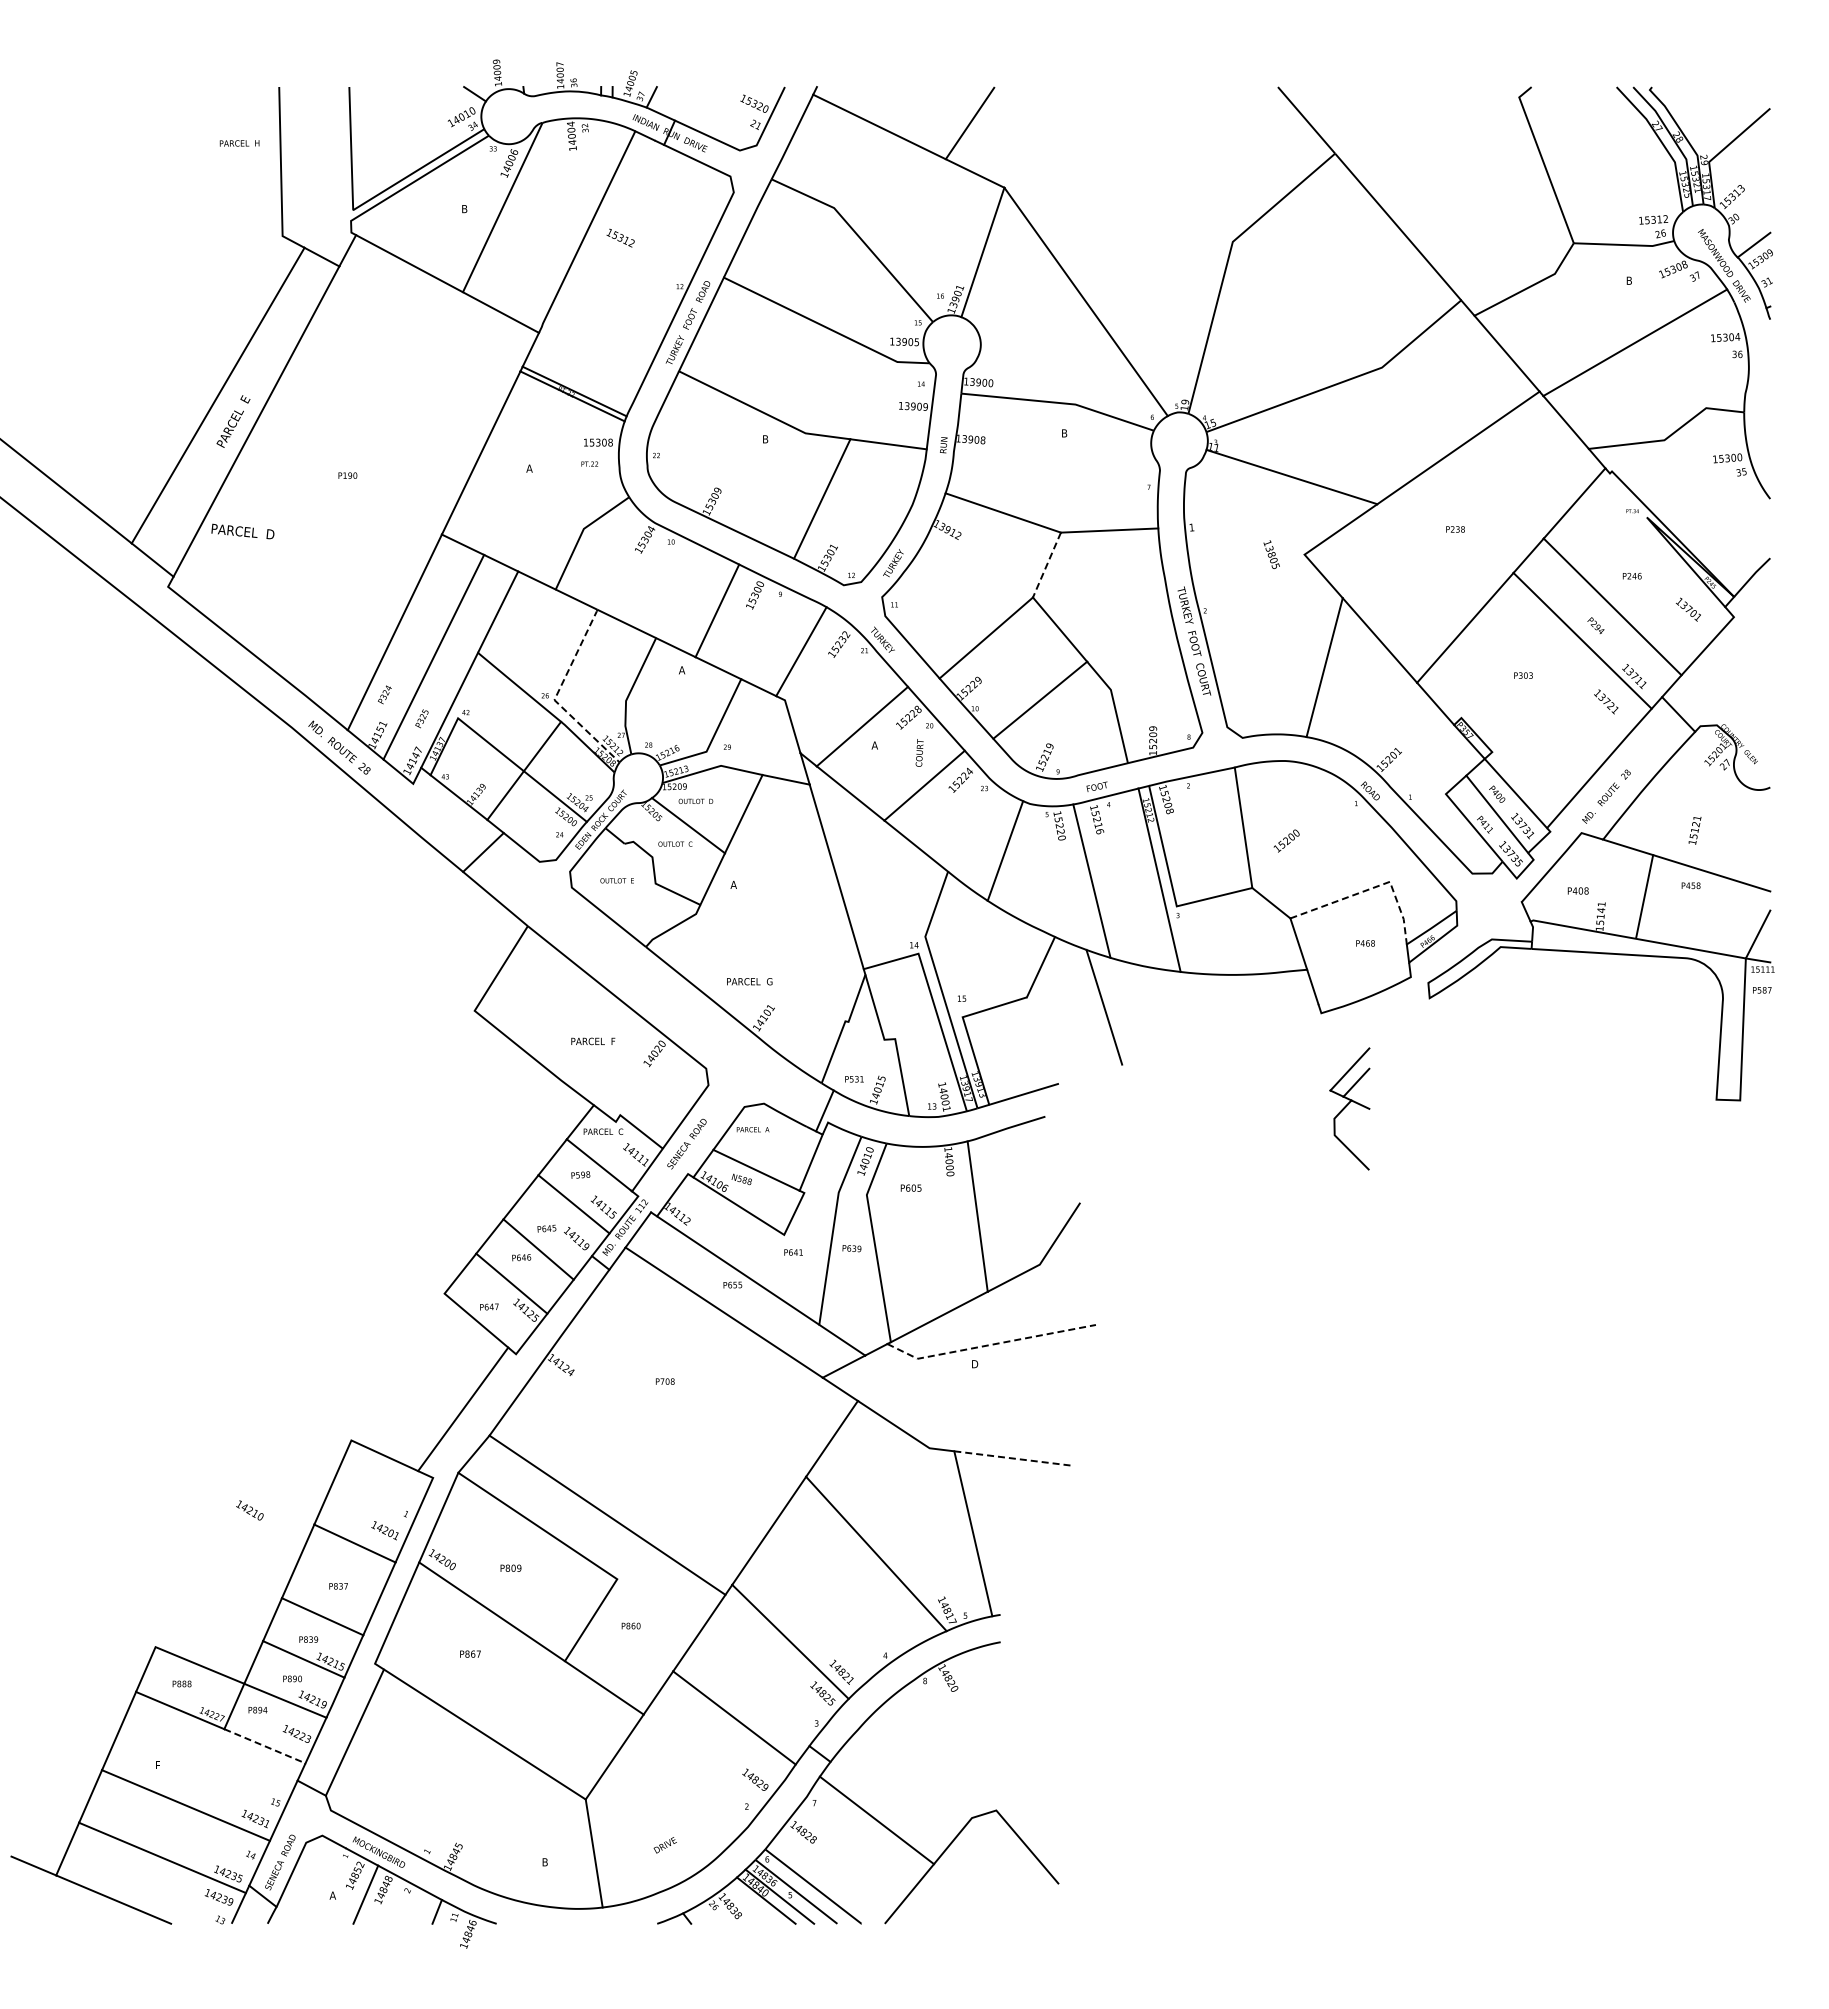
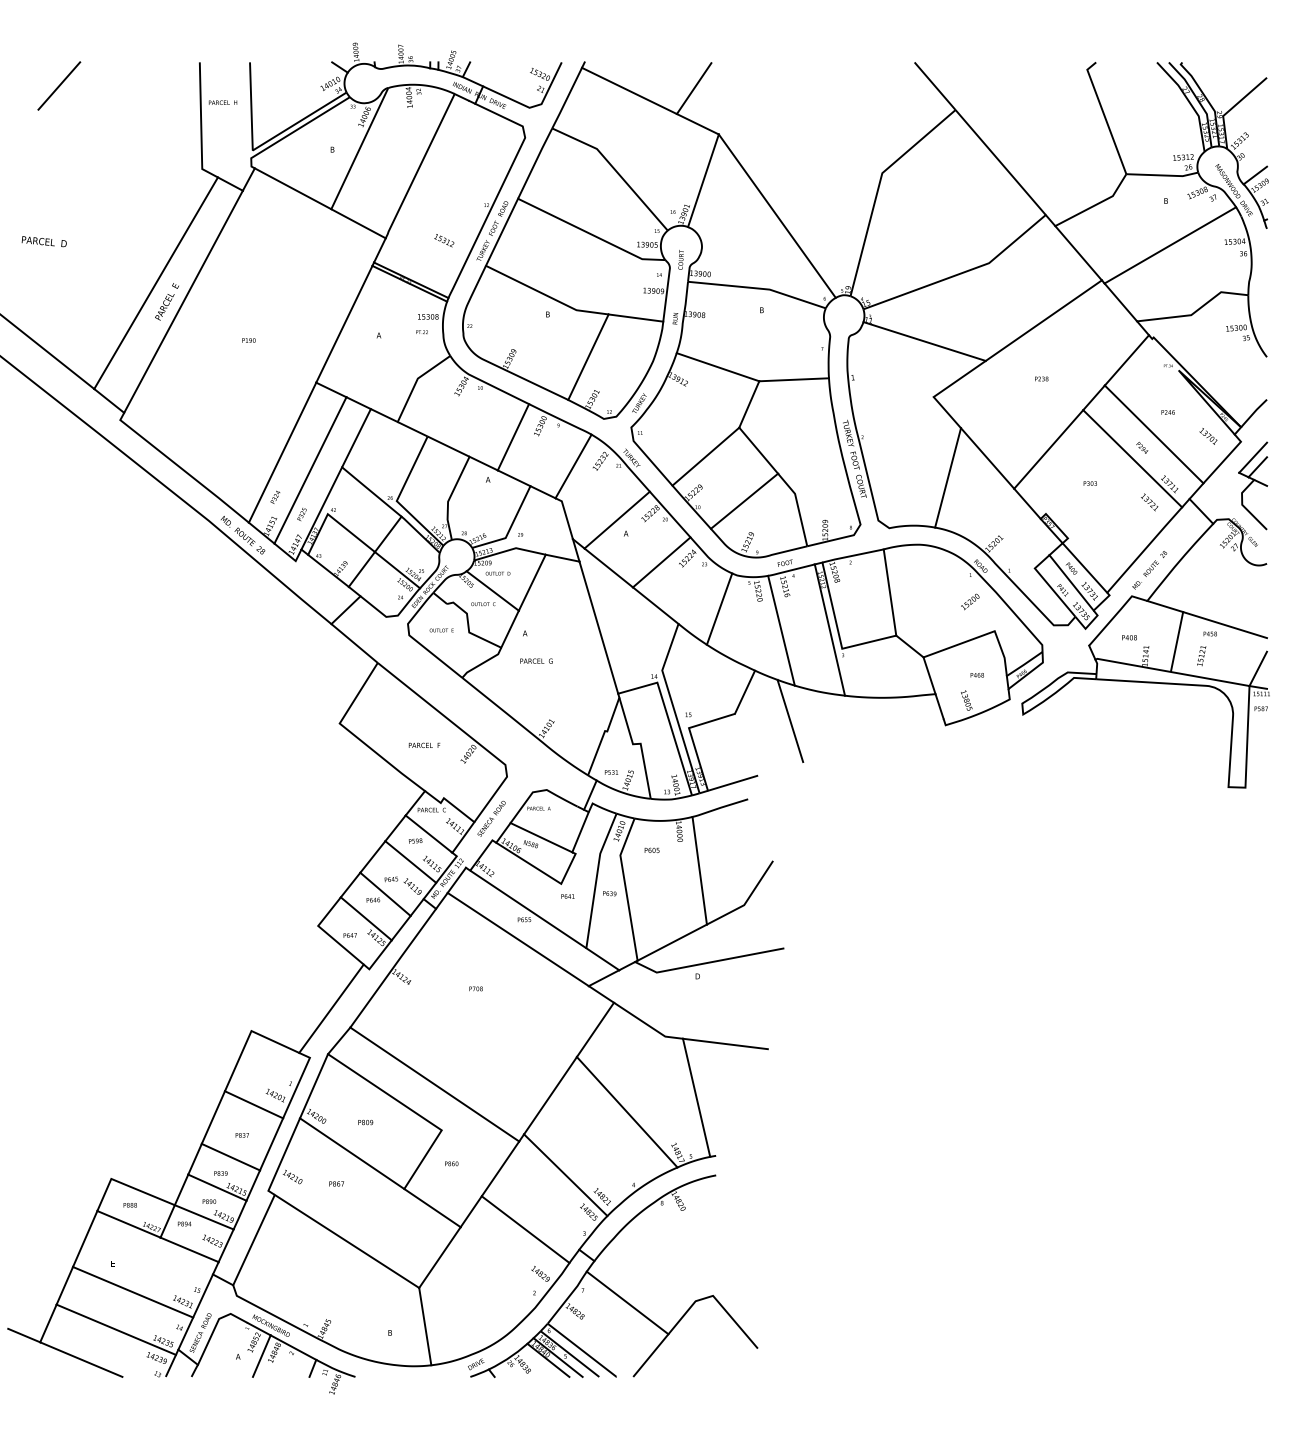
line: (82, 119) -> (59, 85), added
text: (239, 143) -> (222, 102), moved
text: (620, 237) -> (444, 240), moved
text: (242, 531) -> (44, 241), moved
text: (1271, 554) -> (966, 700), moved
line: (1046, 565) -> (748, 404), dashed -> solid
line: (556, 695) -> (398, 497), dashed -> solid
text: (919, 752) -> (680, 259), moved
text: (1694, 830) -> (1201, 656), moved
text: (1286, 840) -> (970, 601), moved
line: (1372, 888) -> (982, 635), dashed -> solid
text: (749, 981) -> (536, 661), moved
part: (1349, 1108) -> (1252, 485), moved
line: (990, 1345) -> (708, 963), dashed -> solid
line: (1013, 1458) -> (725, 1043), dashed -> solid
text: (249, 1510) -> (292, 1177), moved
line: (265, 1746) -> (190, 1250), dashed -> solid
text: (664, 1845) -> (475, 1364), moved

